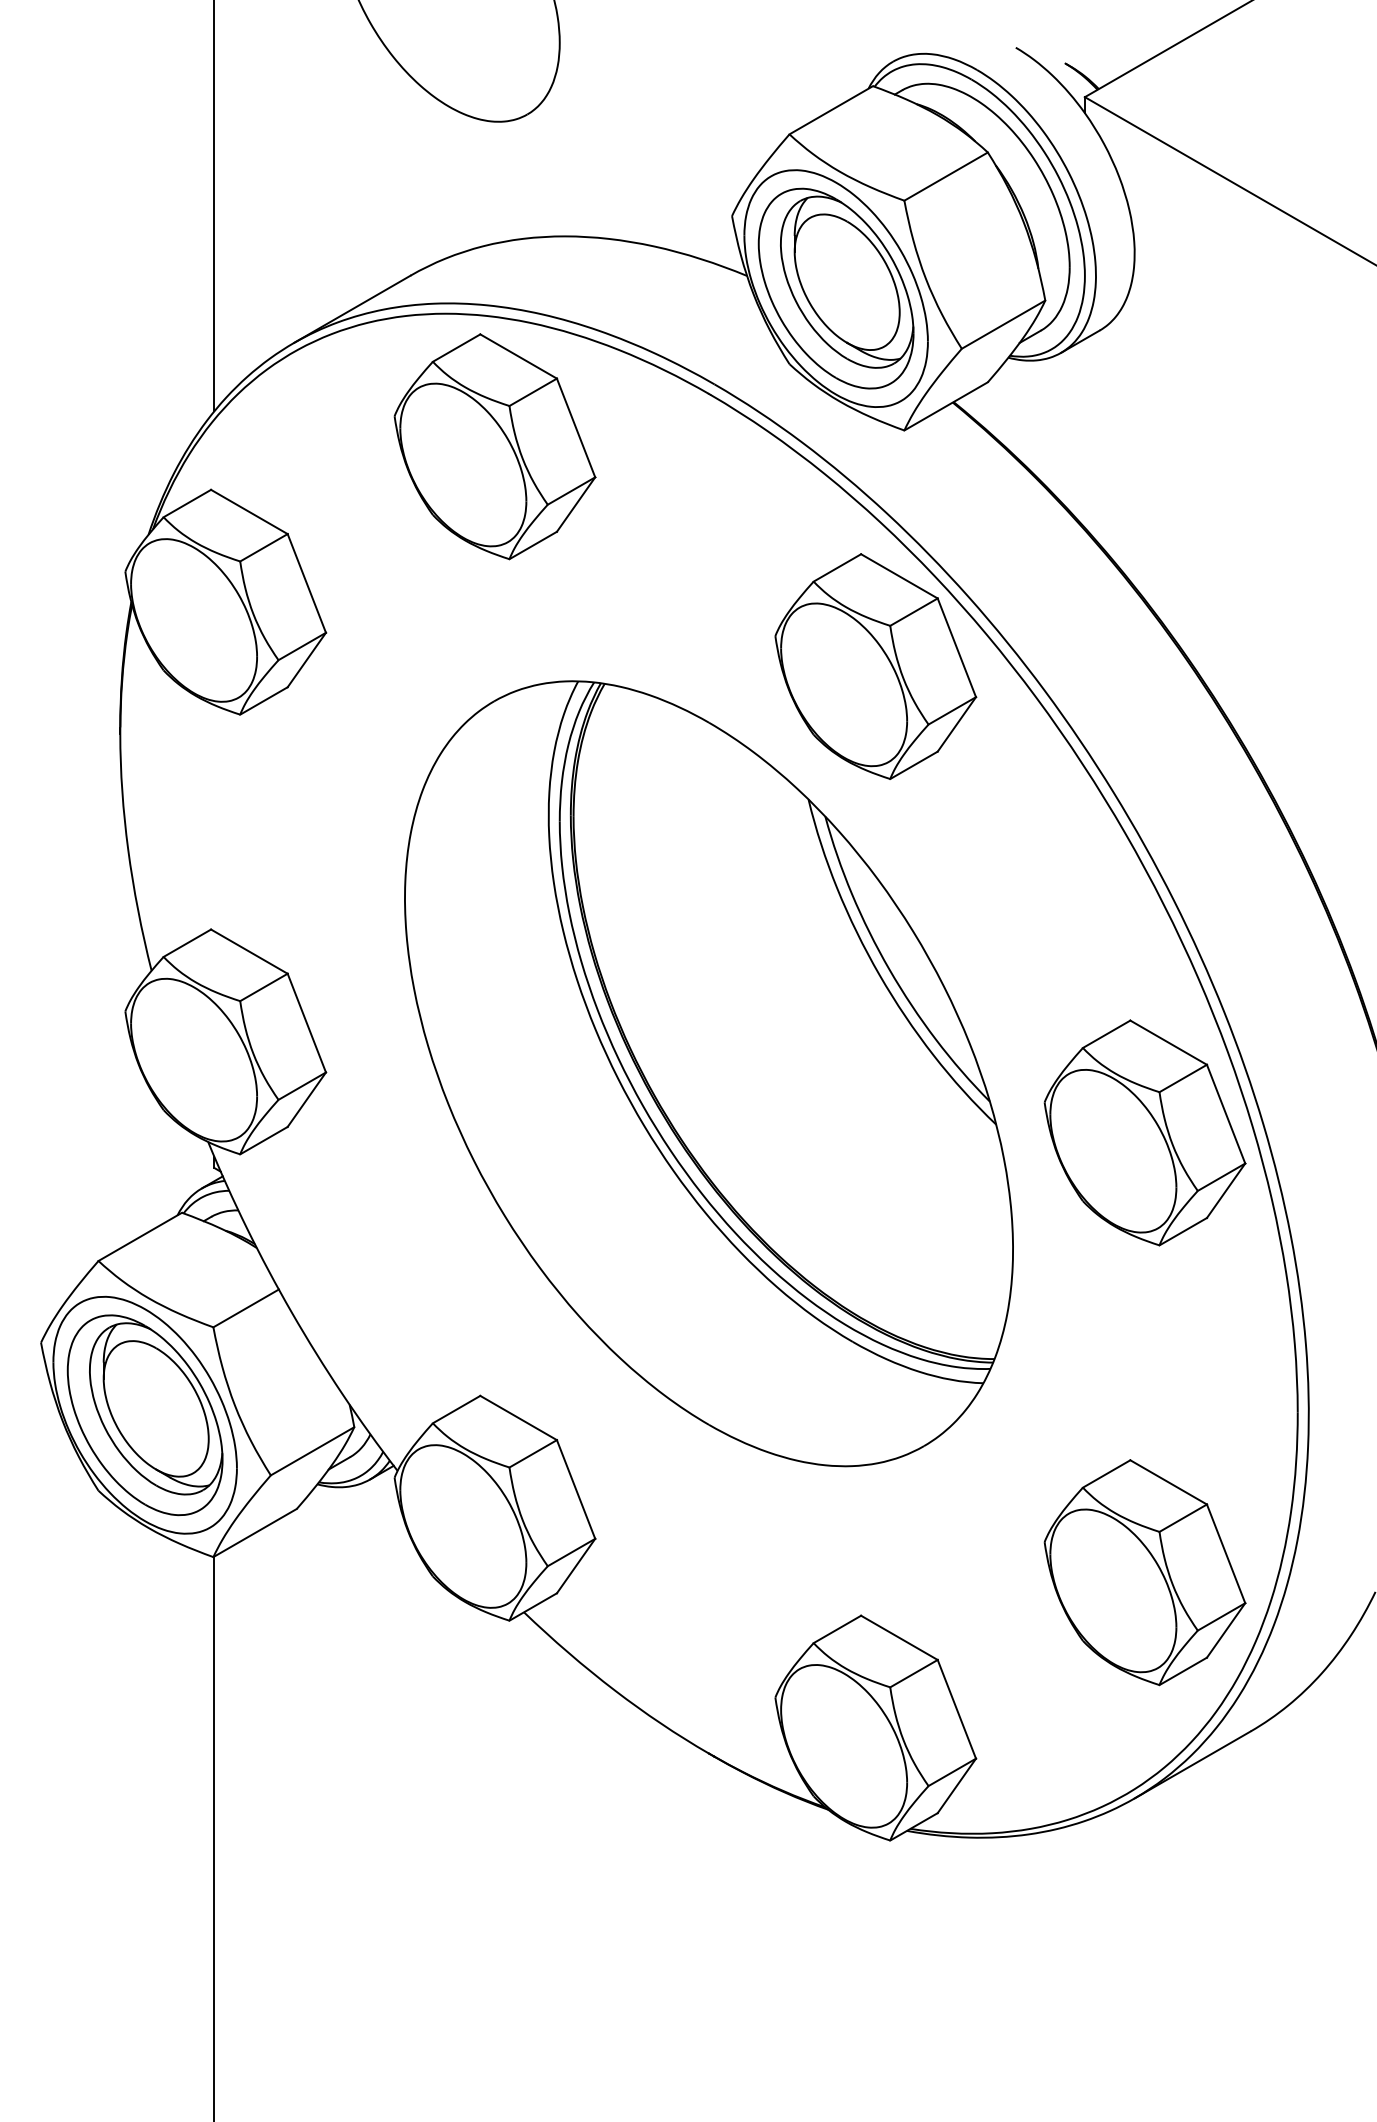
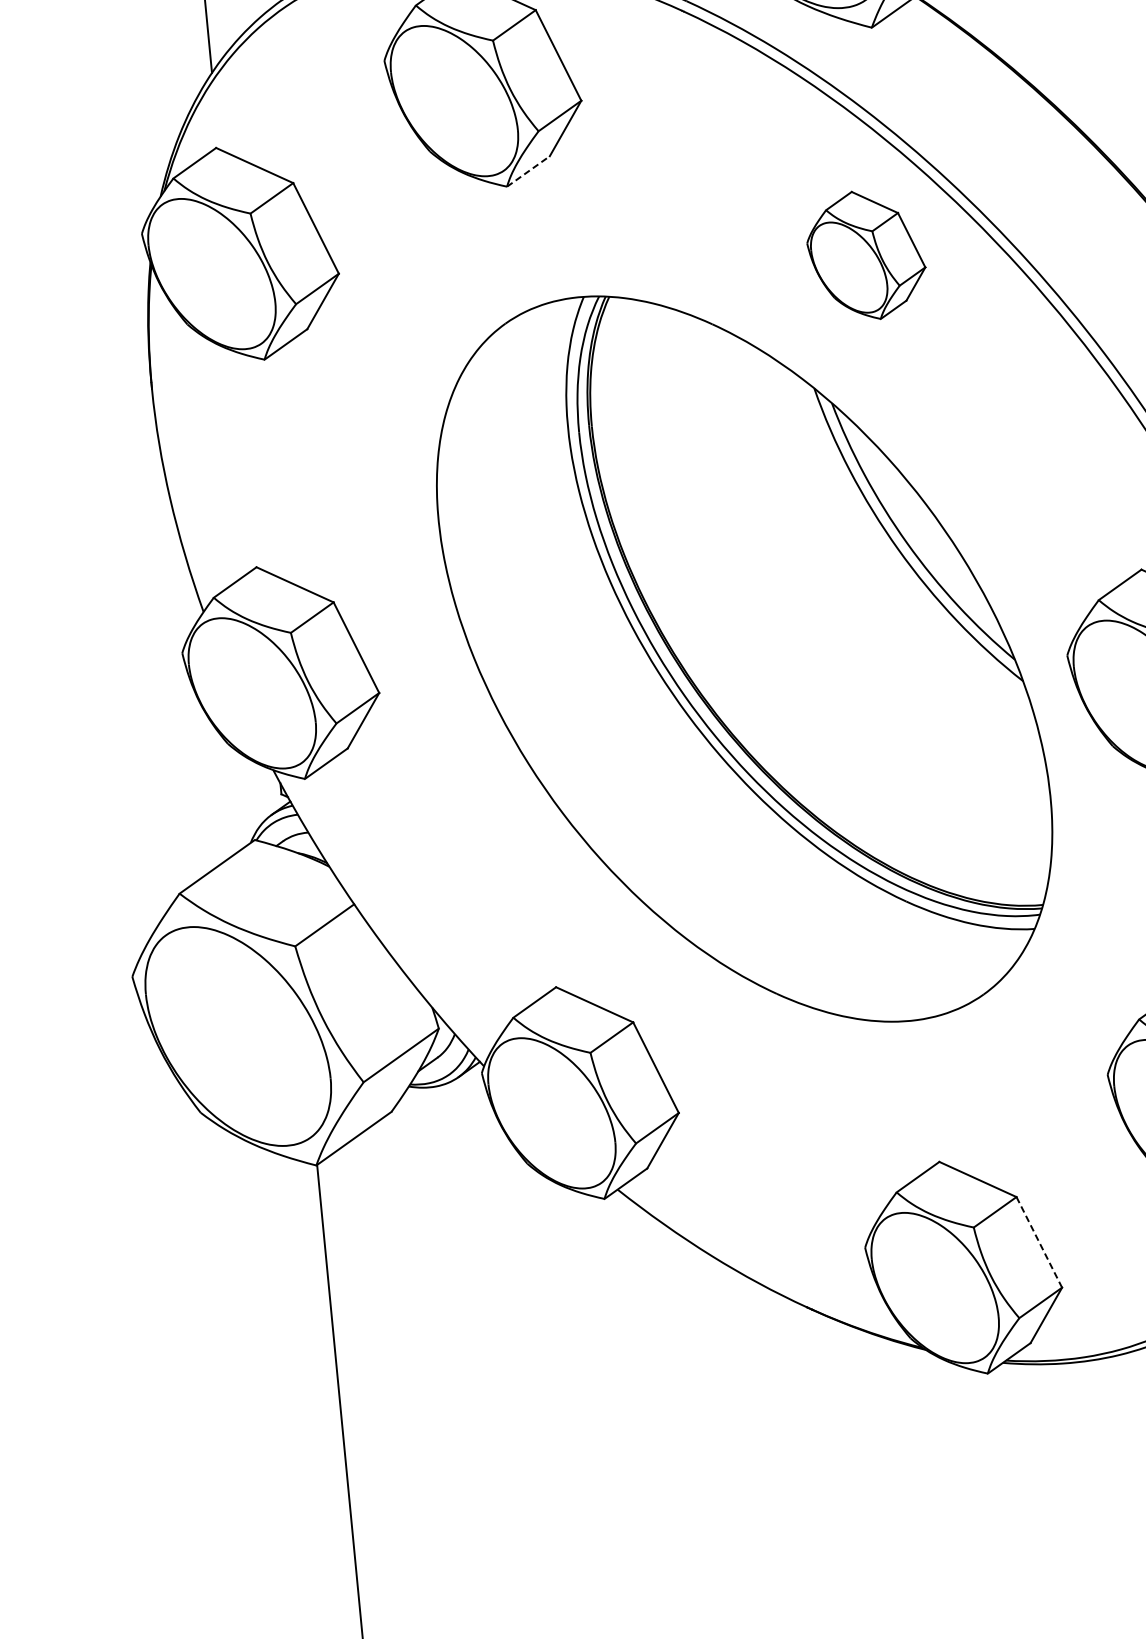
line: (533, 545) -> (528, 171), solid -> dashed
part: (875, 666) -> (865, 255), size x0.6
part: (144, 1415) -> (237, 1036), removed
line: (956, 1709) -> (1038, 1242), solid -> dashed

